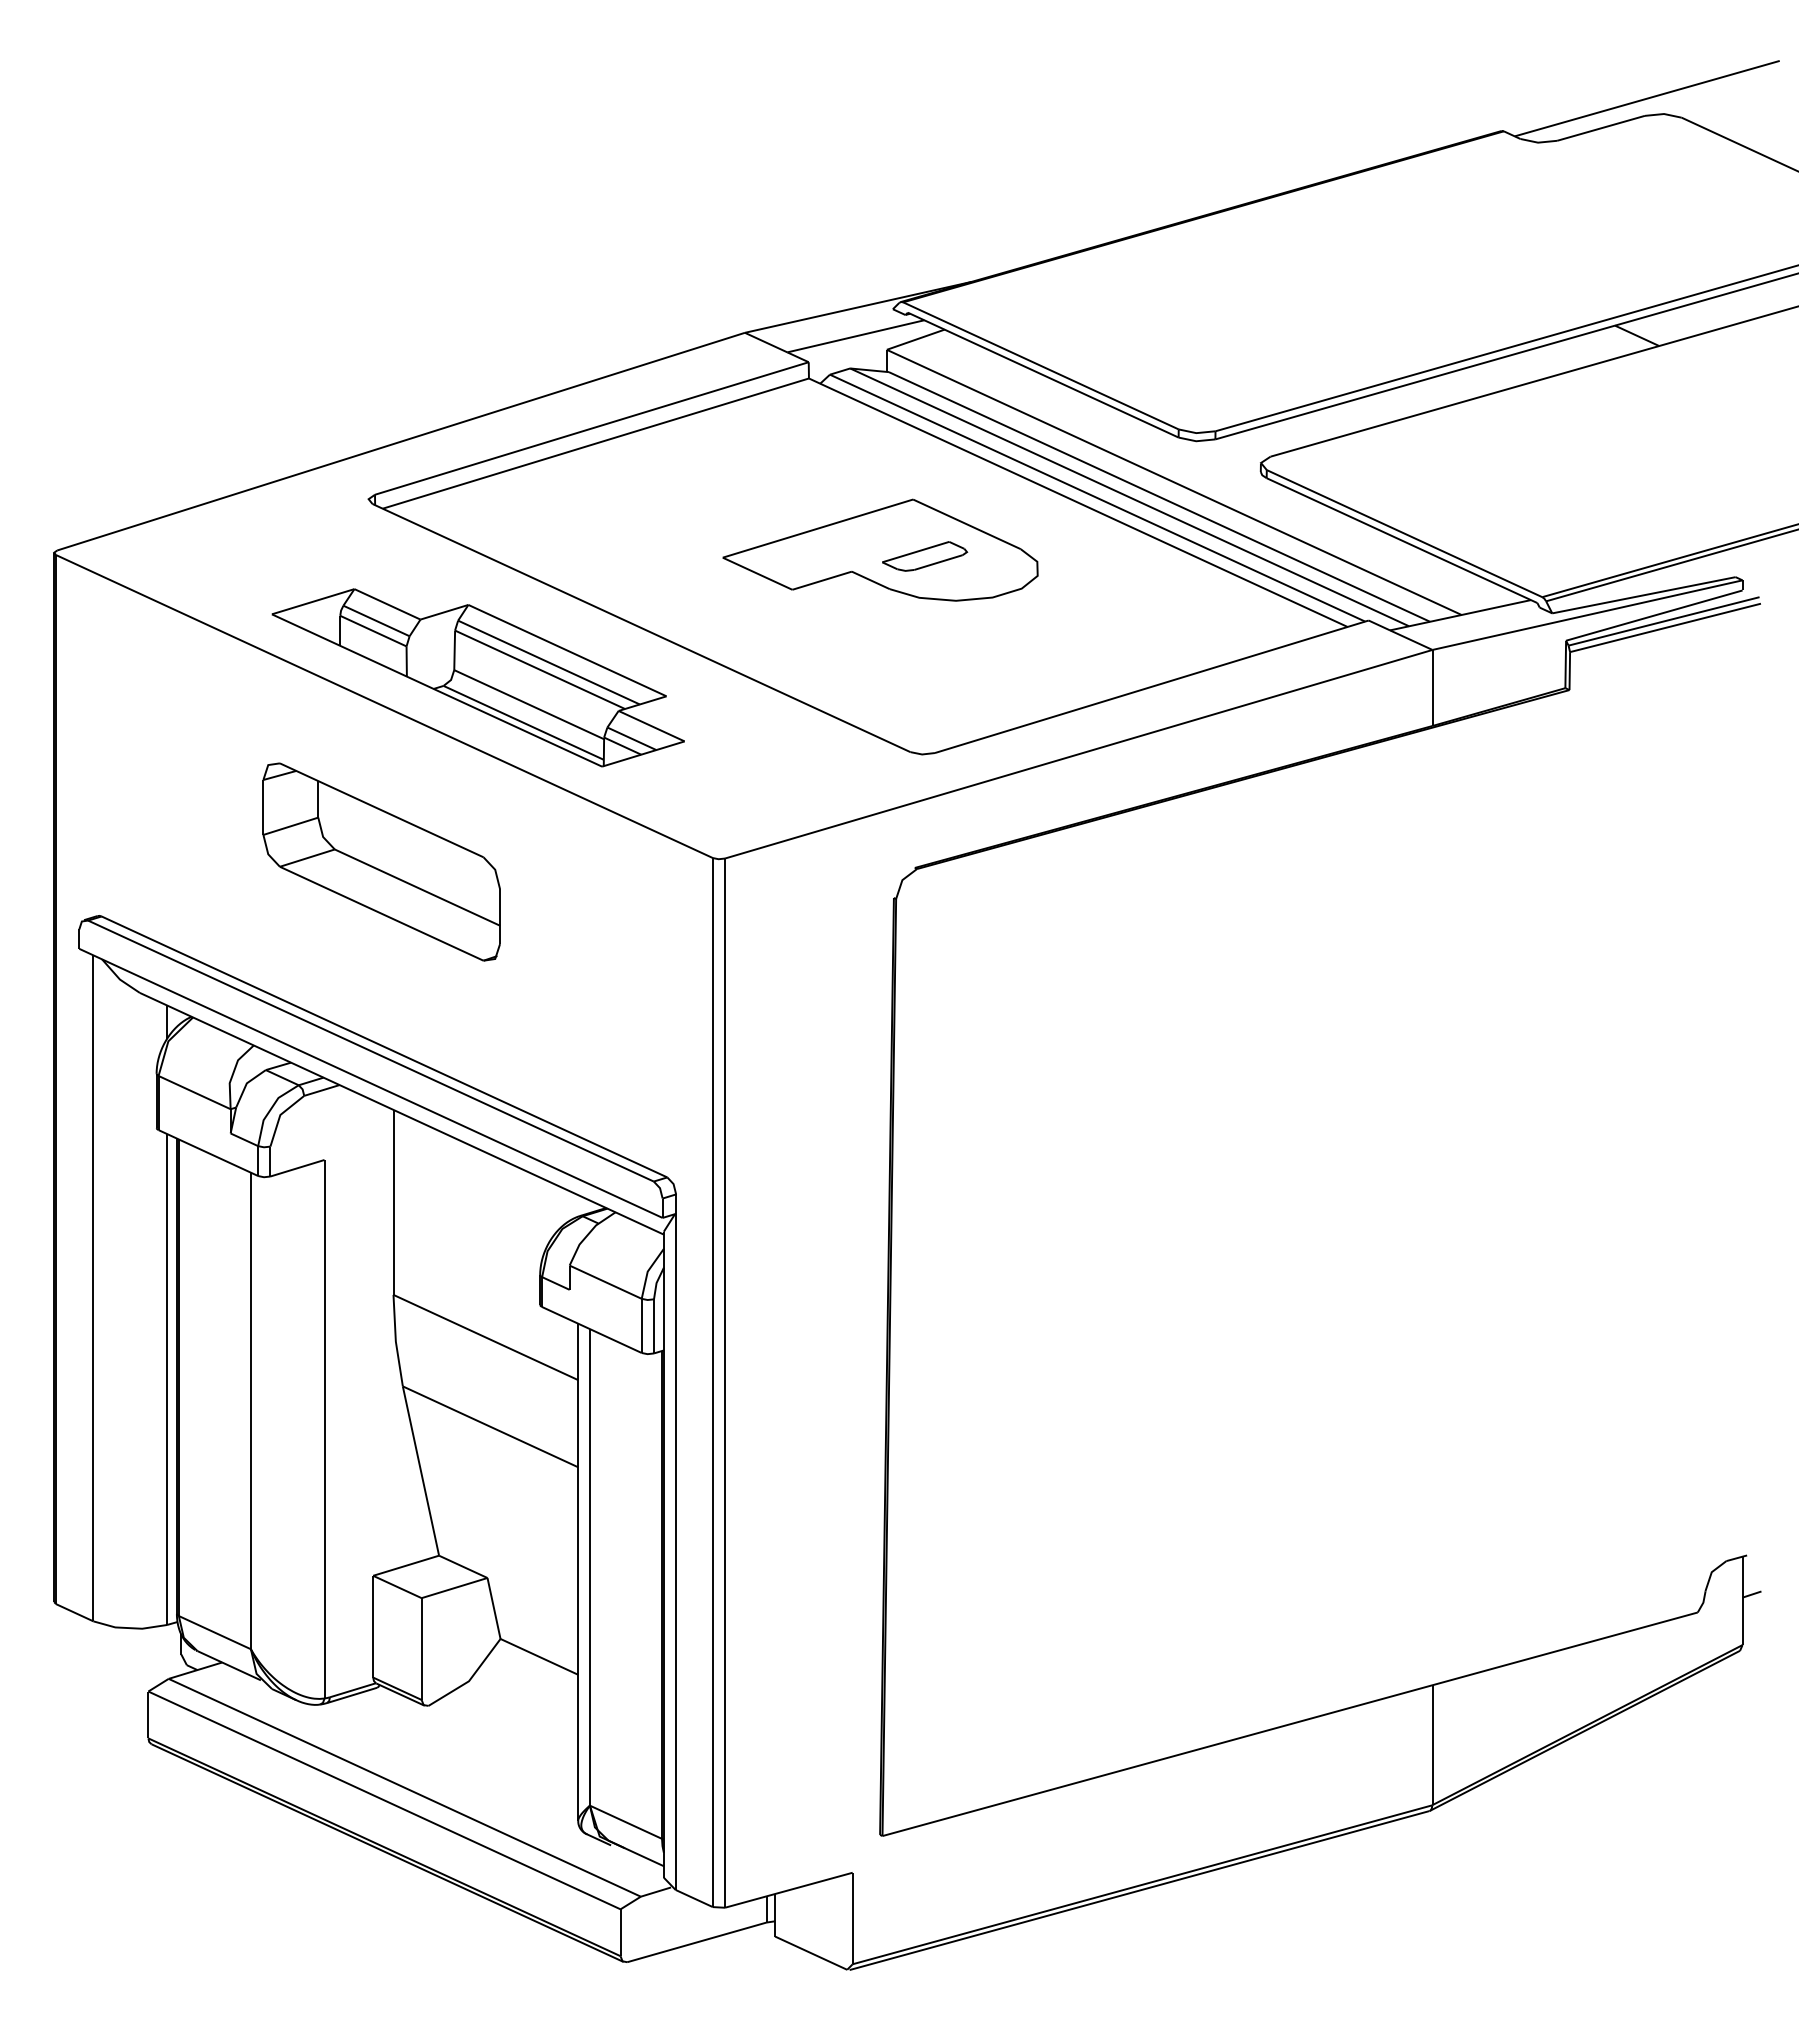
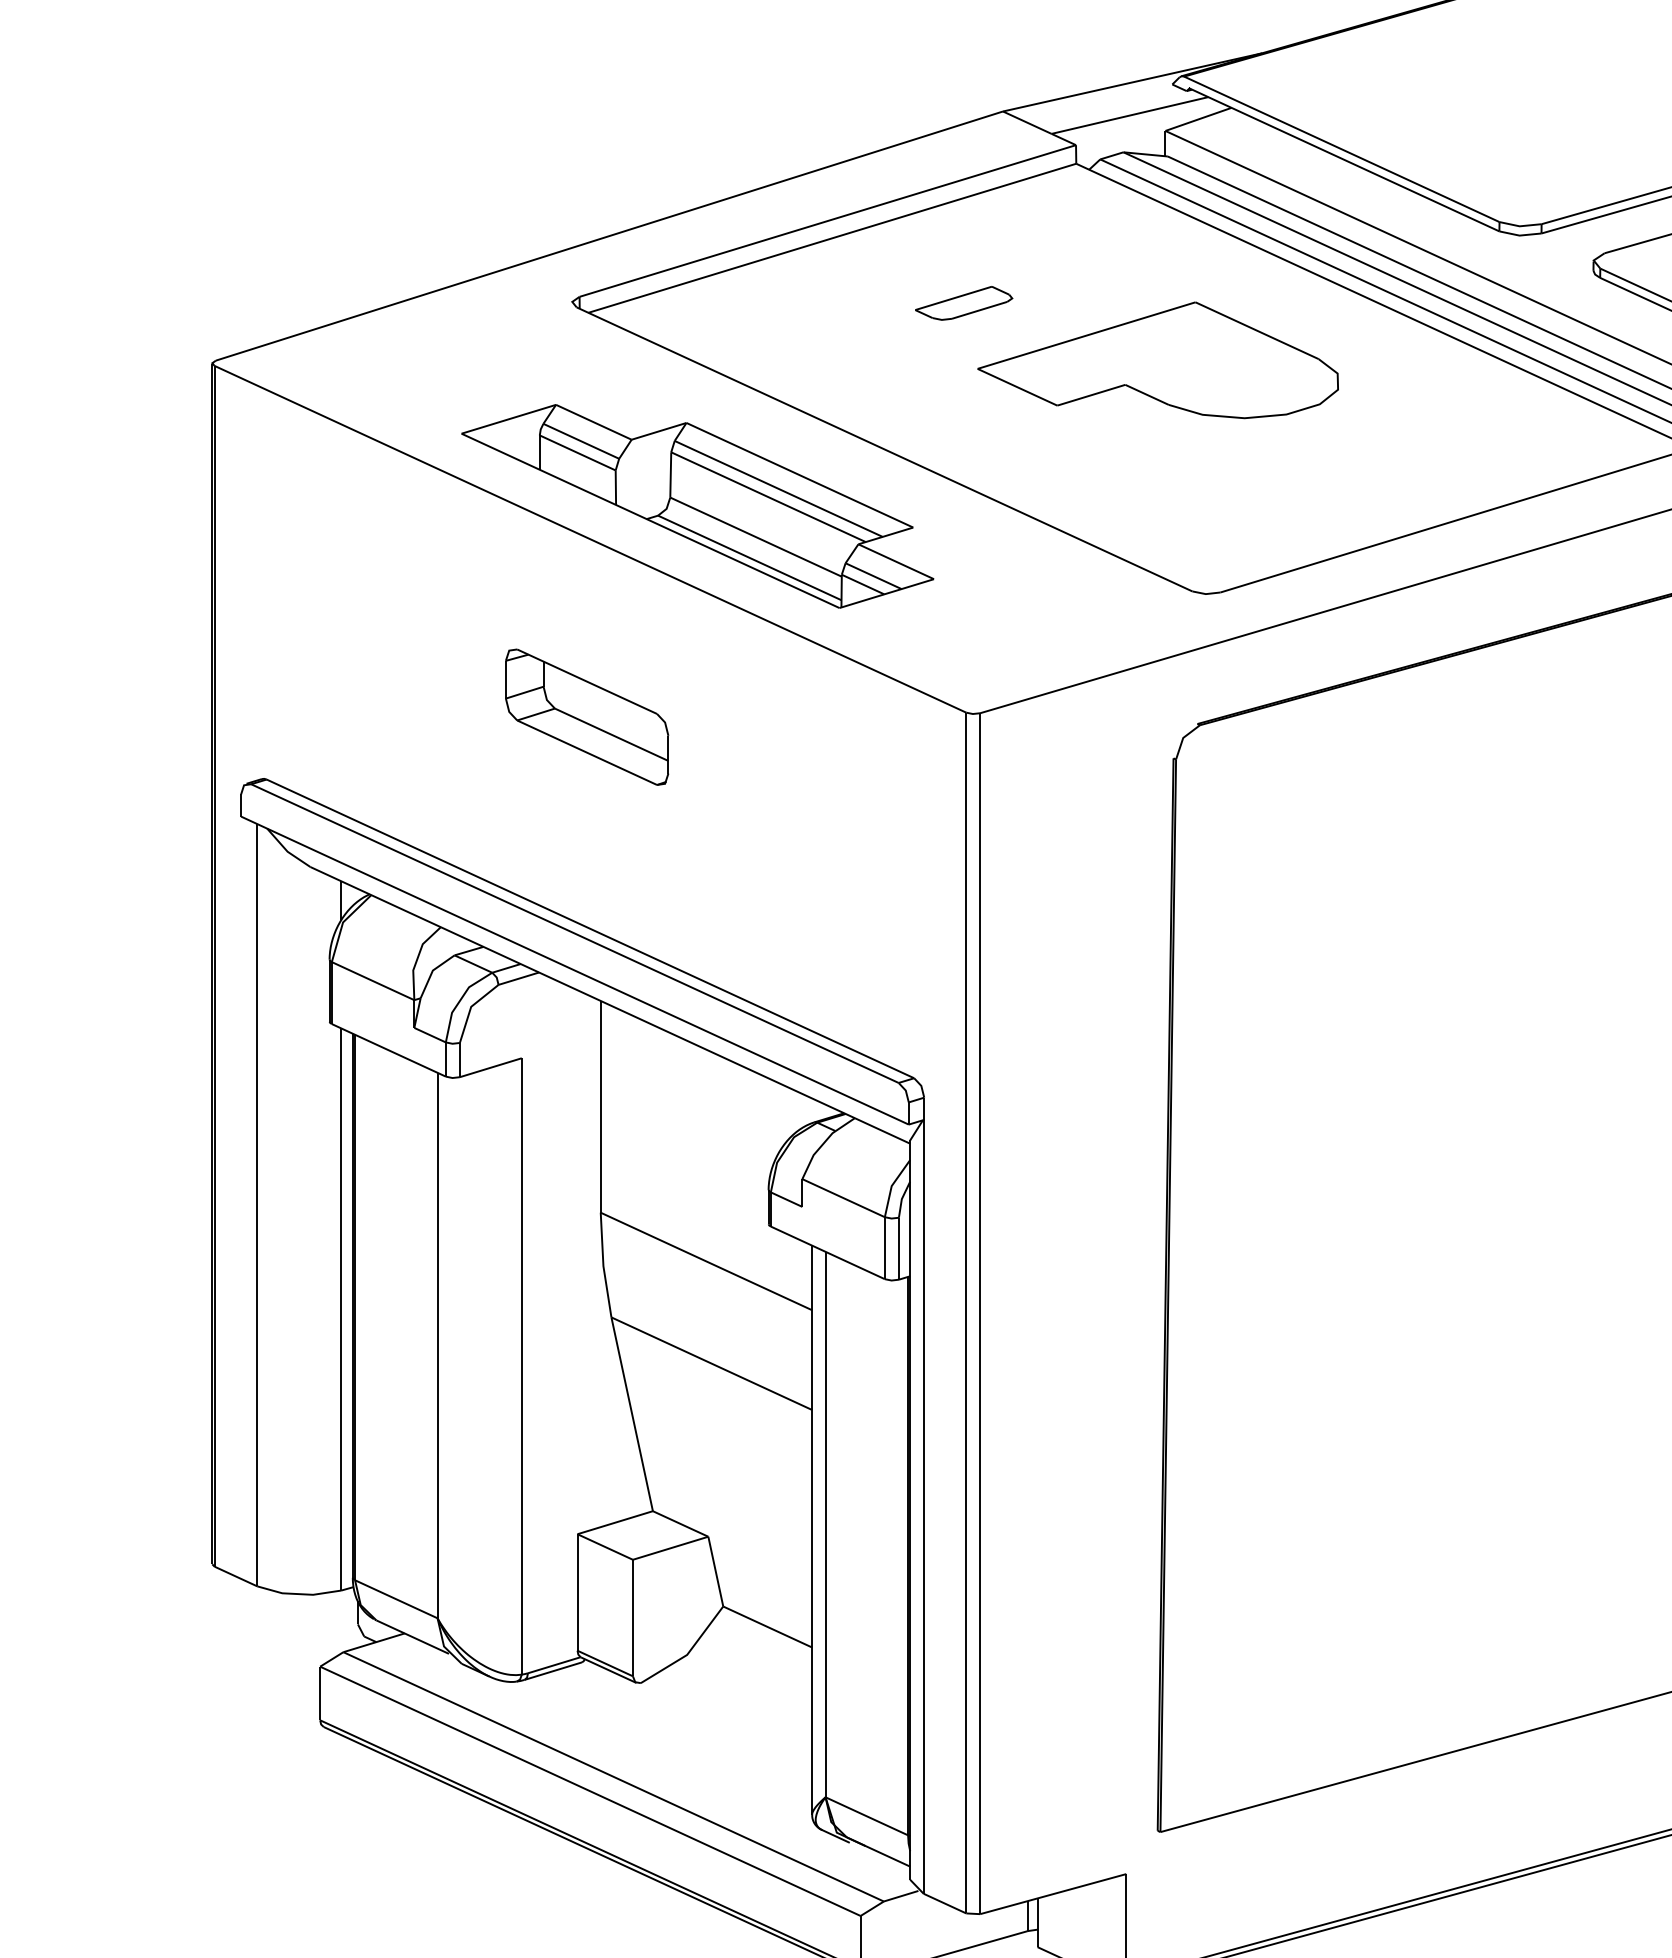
part: (925, 556) -> (964, 303), moved
part: (381, 861) -> (587, 716), size x0.6

